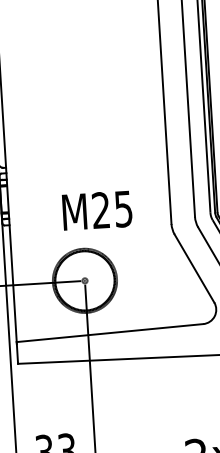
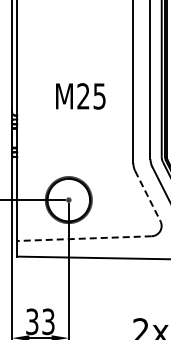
text: (96, 210) -> (80, 96), moved
line: (195, 269) -> (148, 196), solid -> dashed
line: (108, 332) -> (83, 238), solid -> dashed

